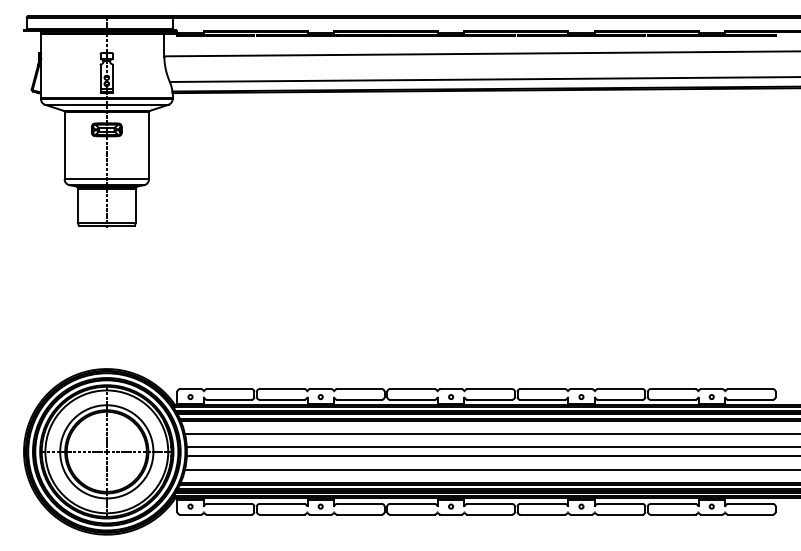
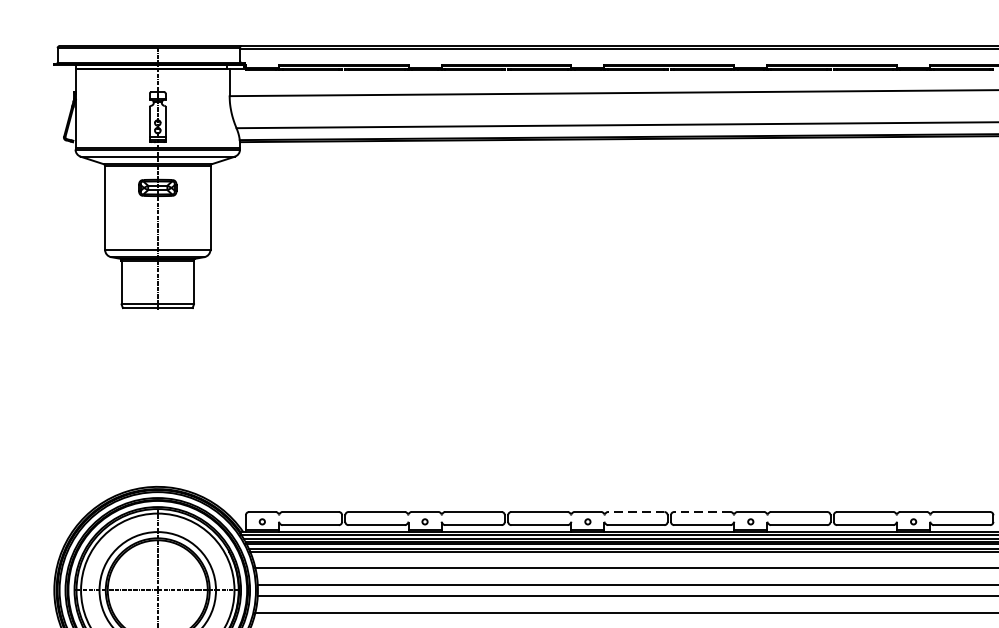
line: (489, 389) -> (635, 512), solid -> dashed
line: (542, 389) -> (702, 512), solid -> dashed

